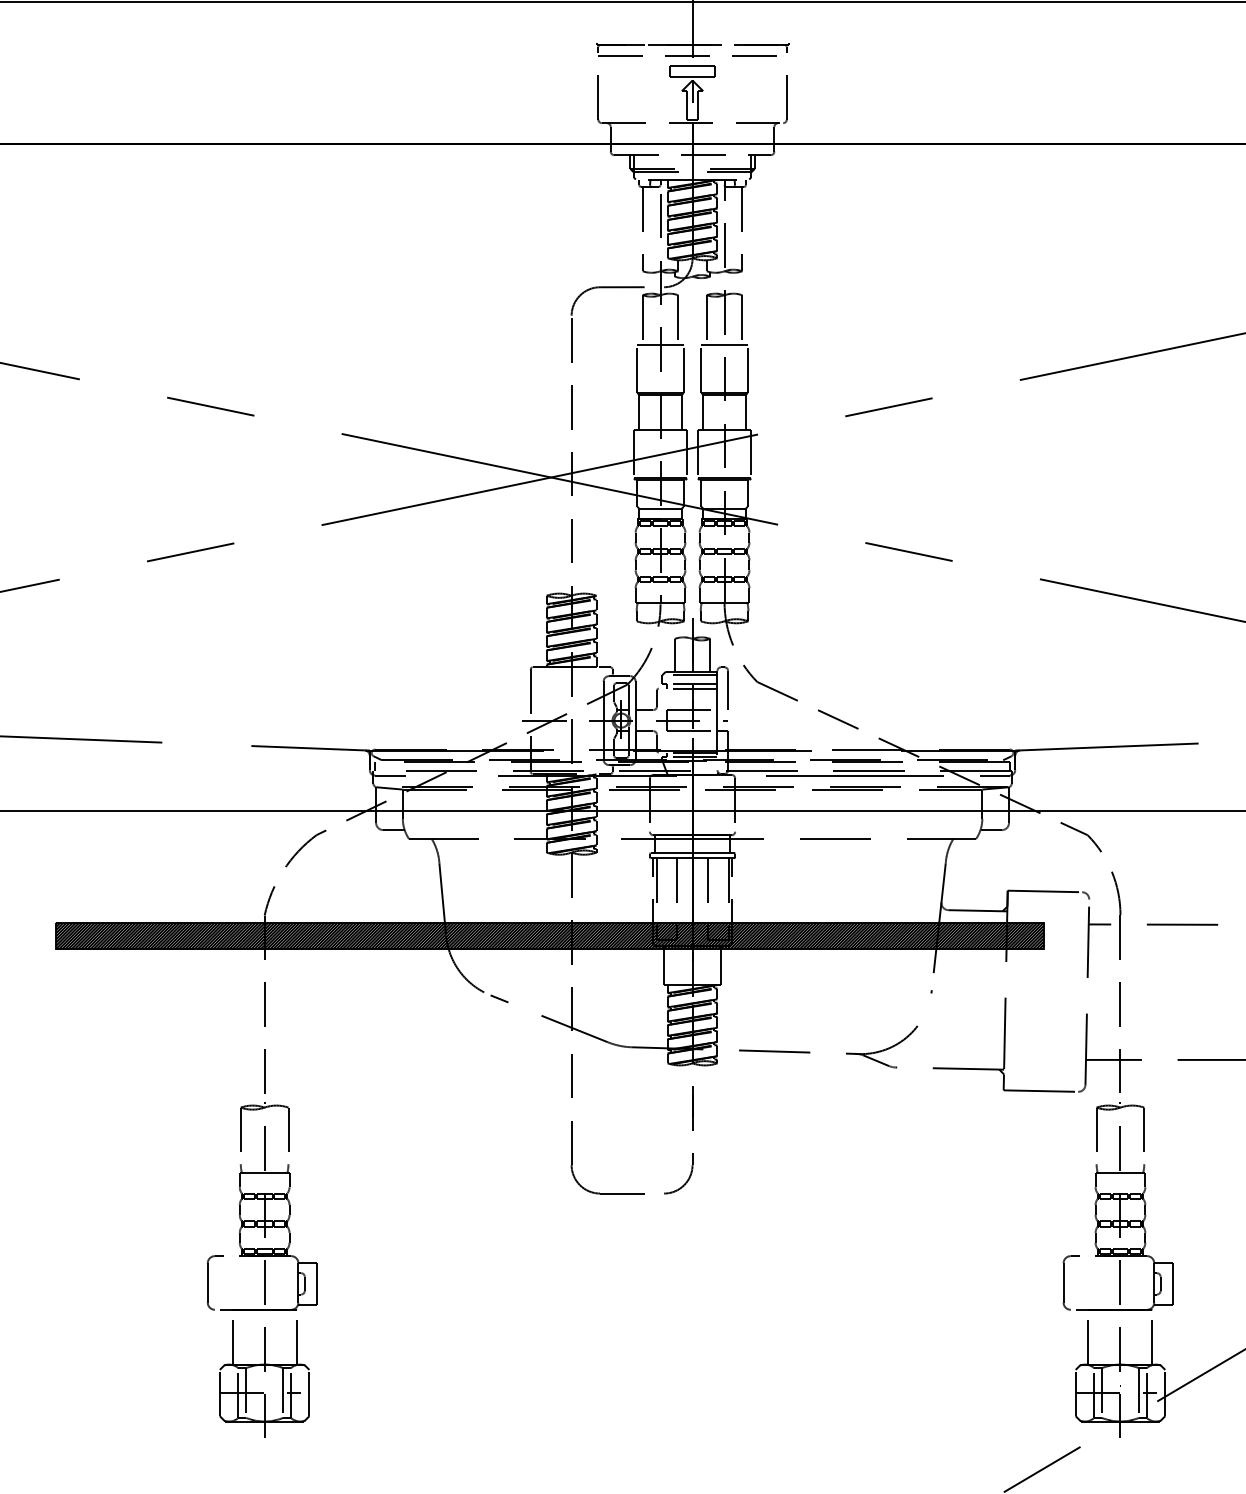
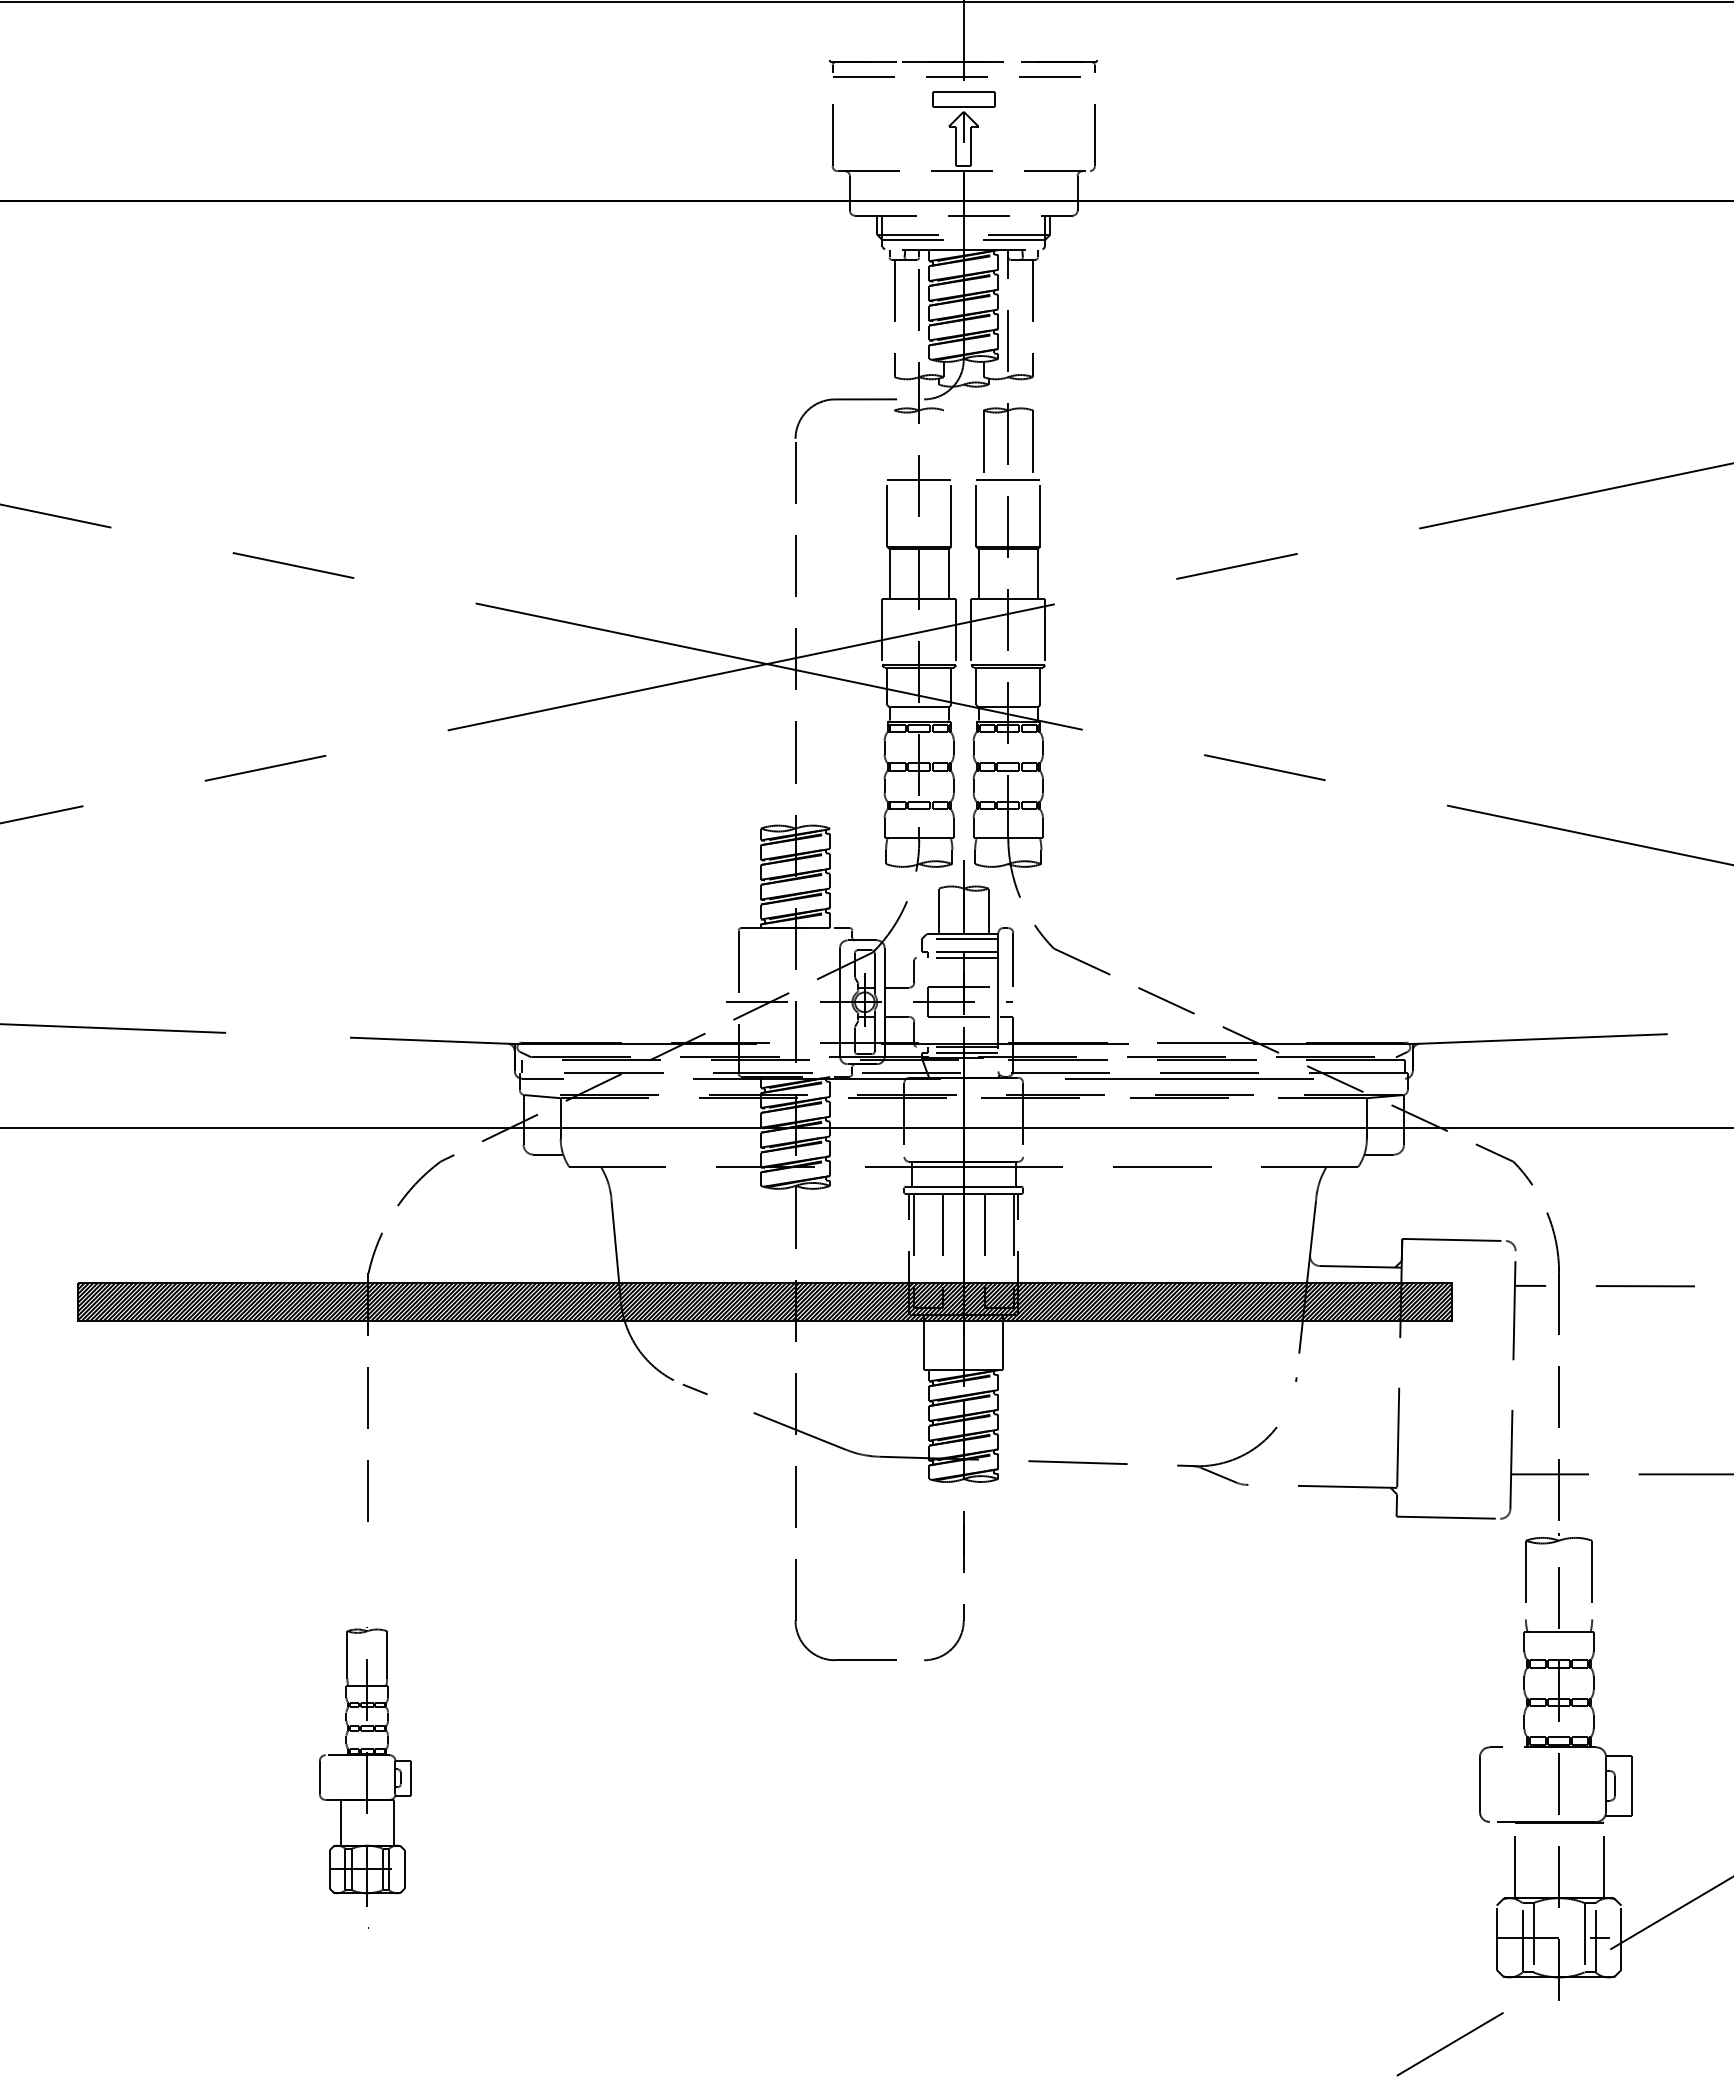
line: (642, 319) -> (894, 444), removed
line: (677, 319) -> (943, 444), removed
line: (994, 775) -> (1384, 1078), removed
part: (262, 1269) -> (365, 1766), size x0.6

